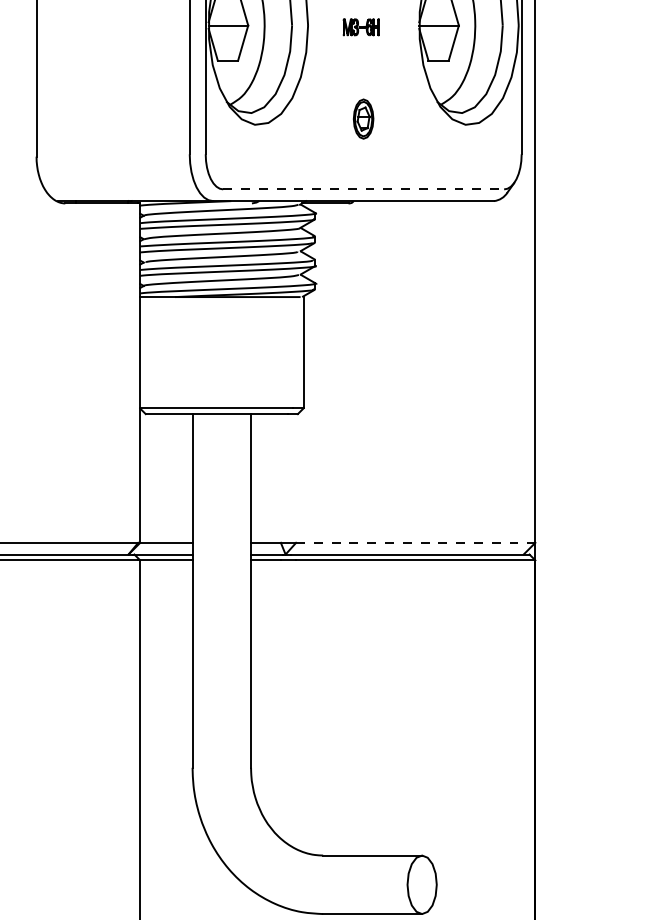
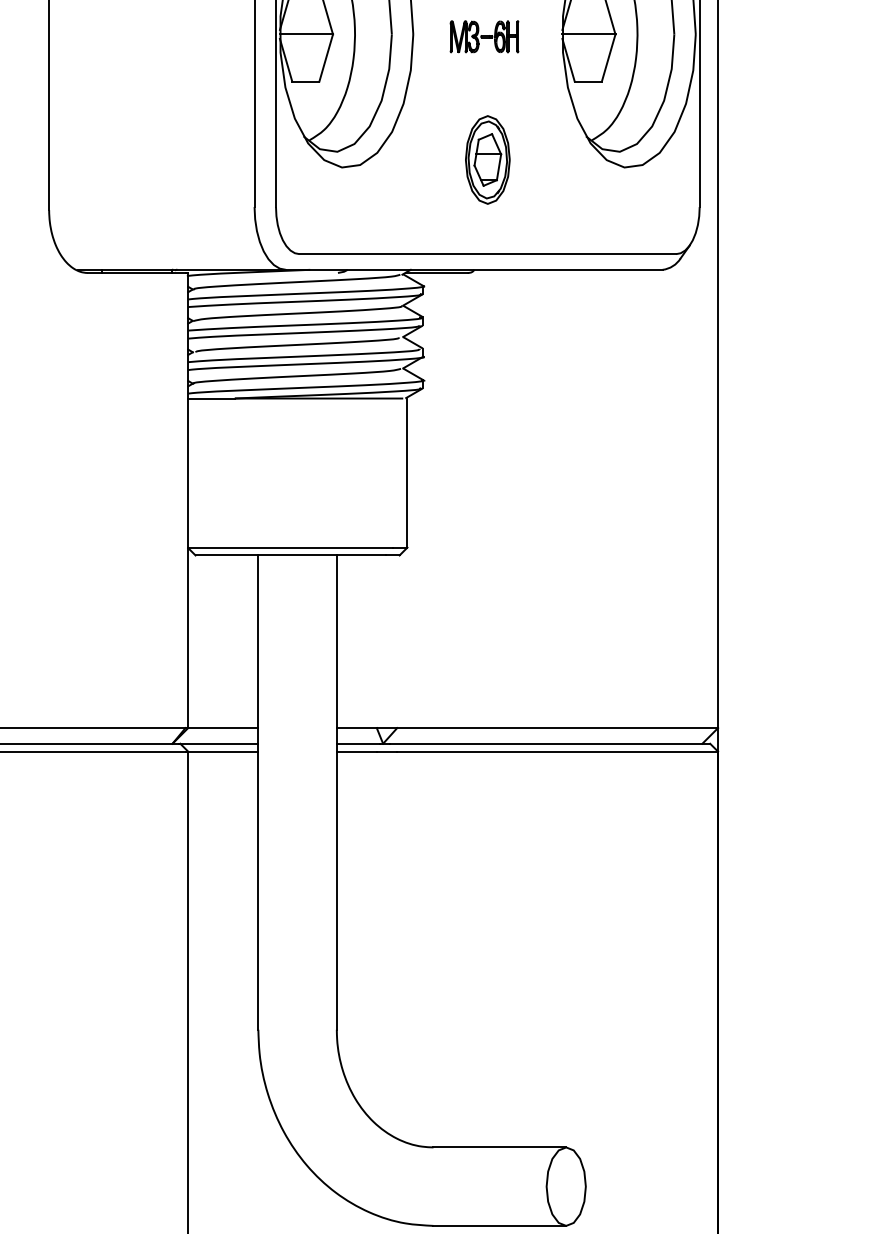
part: (361, 26) -> (484, 35), size x1.43
part: (363, 118) -> (487, 159), size x1.67
line: (364, 189) -> (488, 254), dashed -> solid
line: (415, 542) -> (557, 727), dashed -> solid

